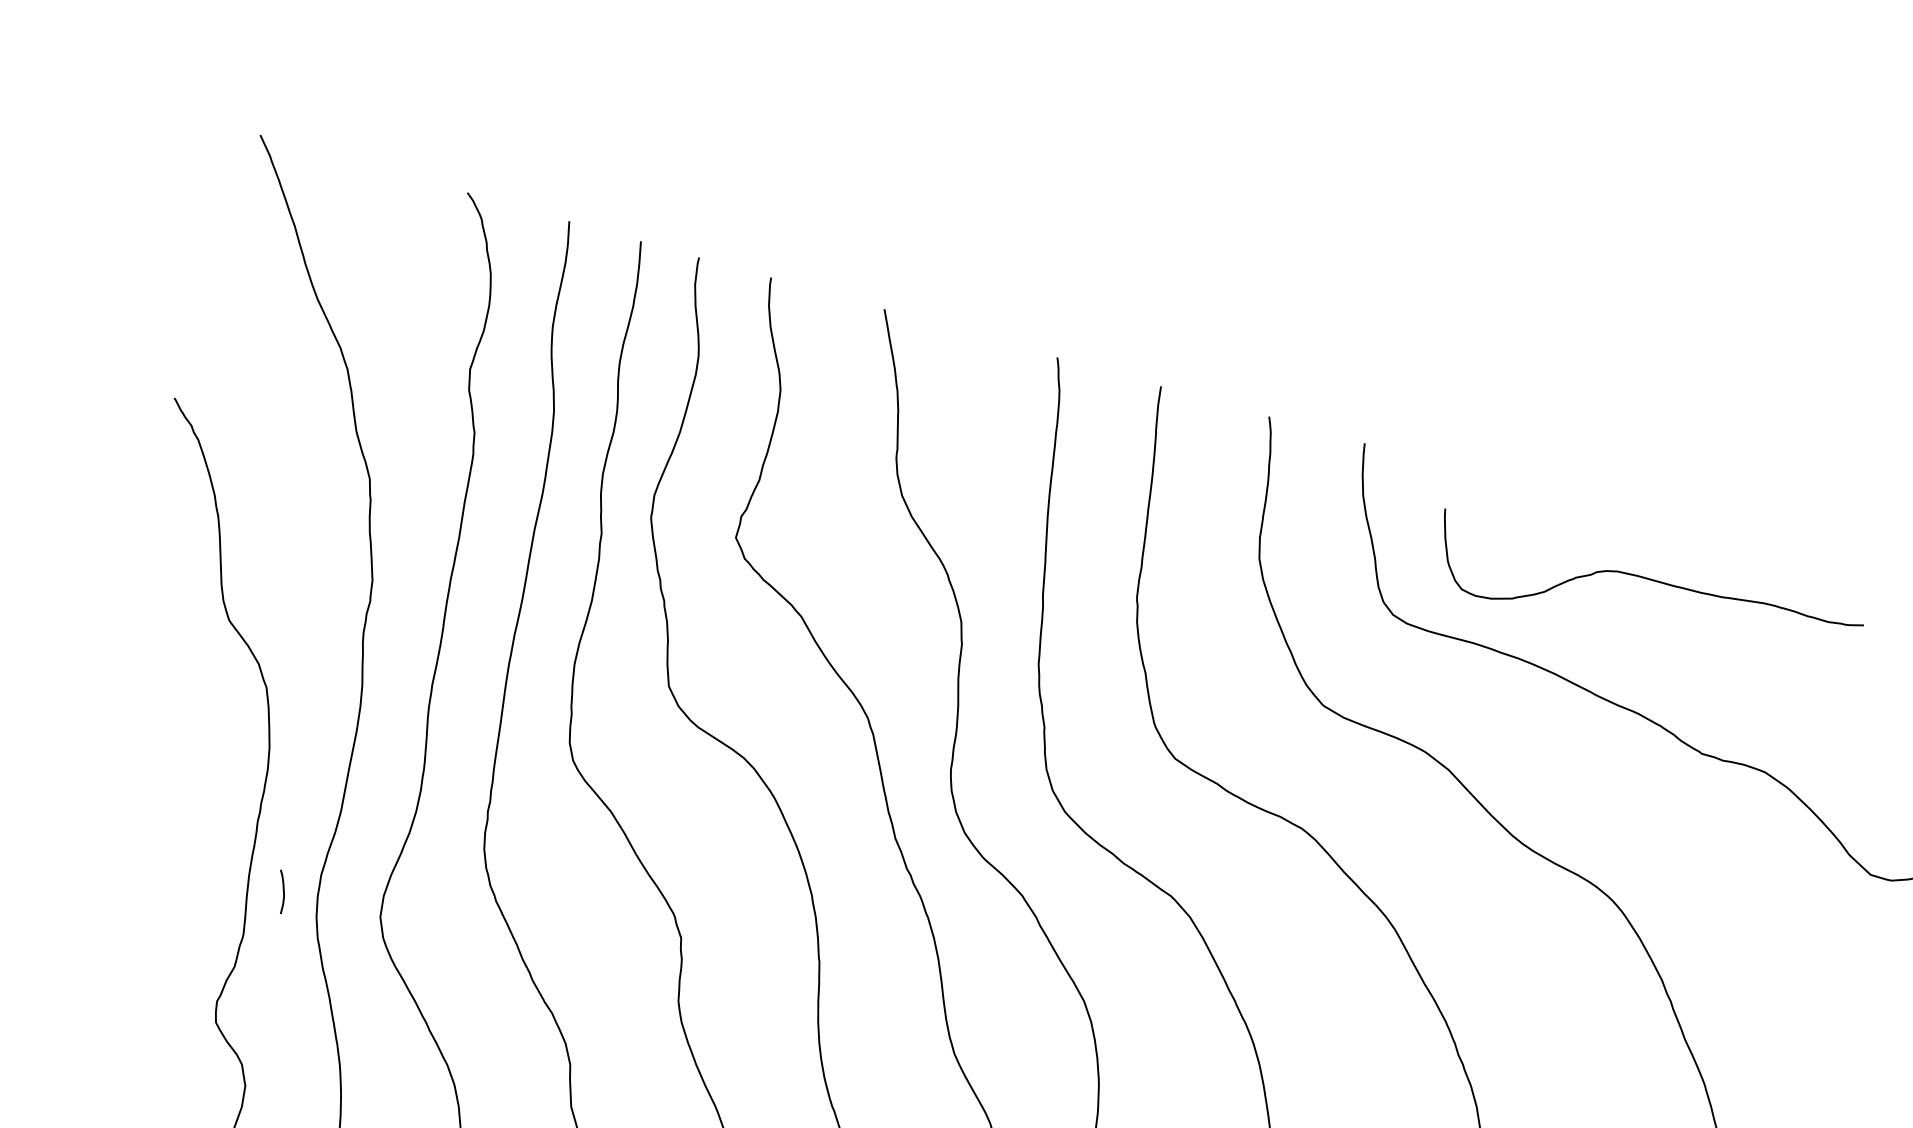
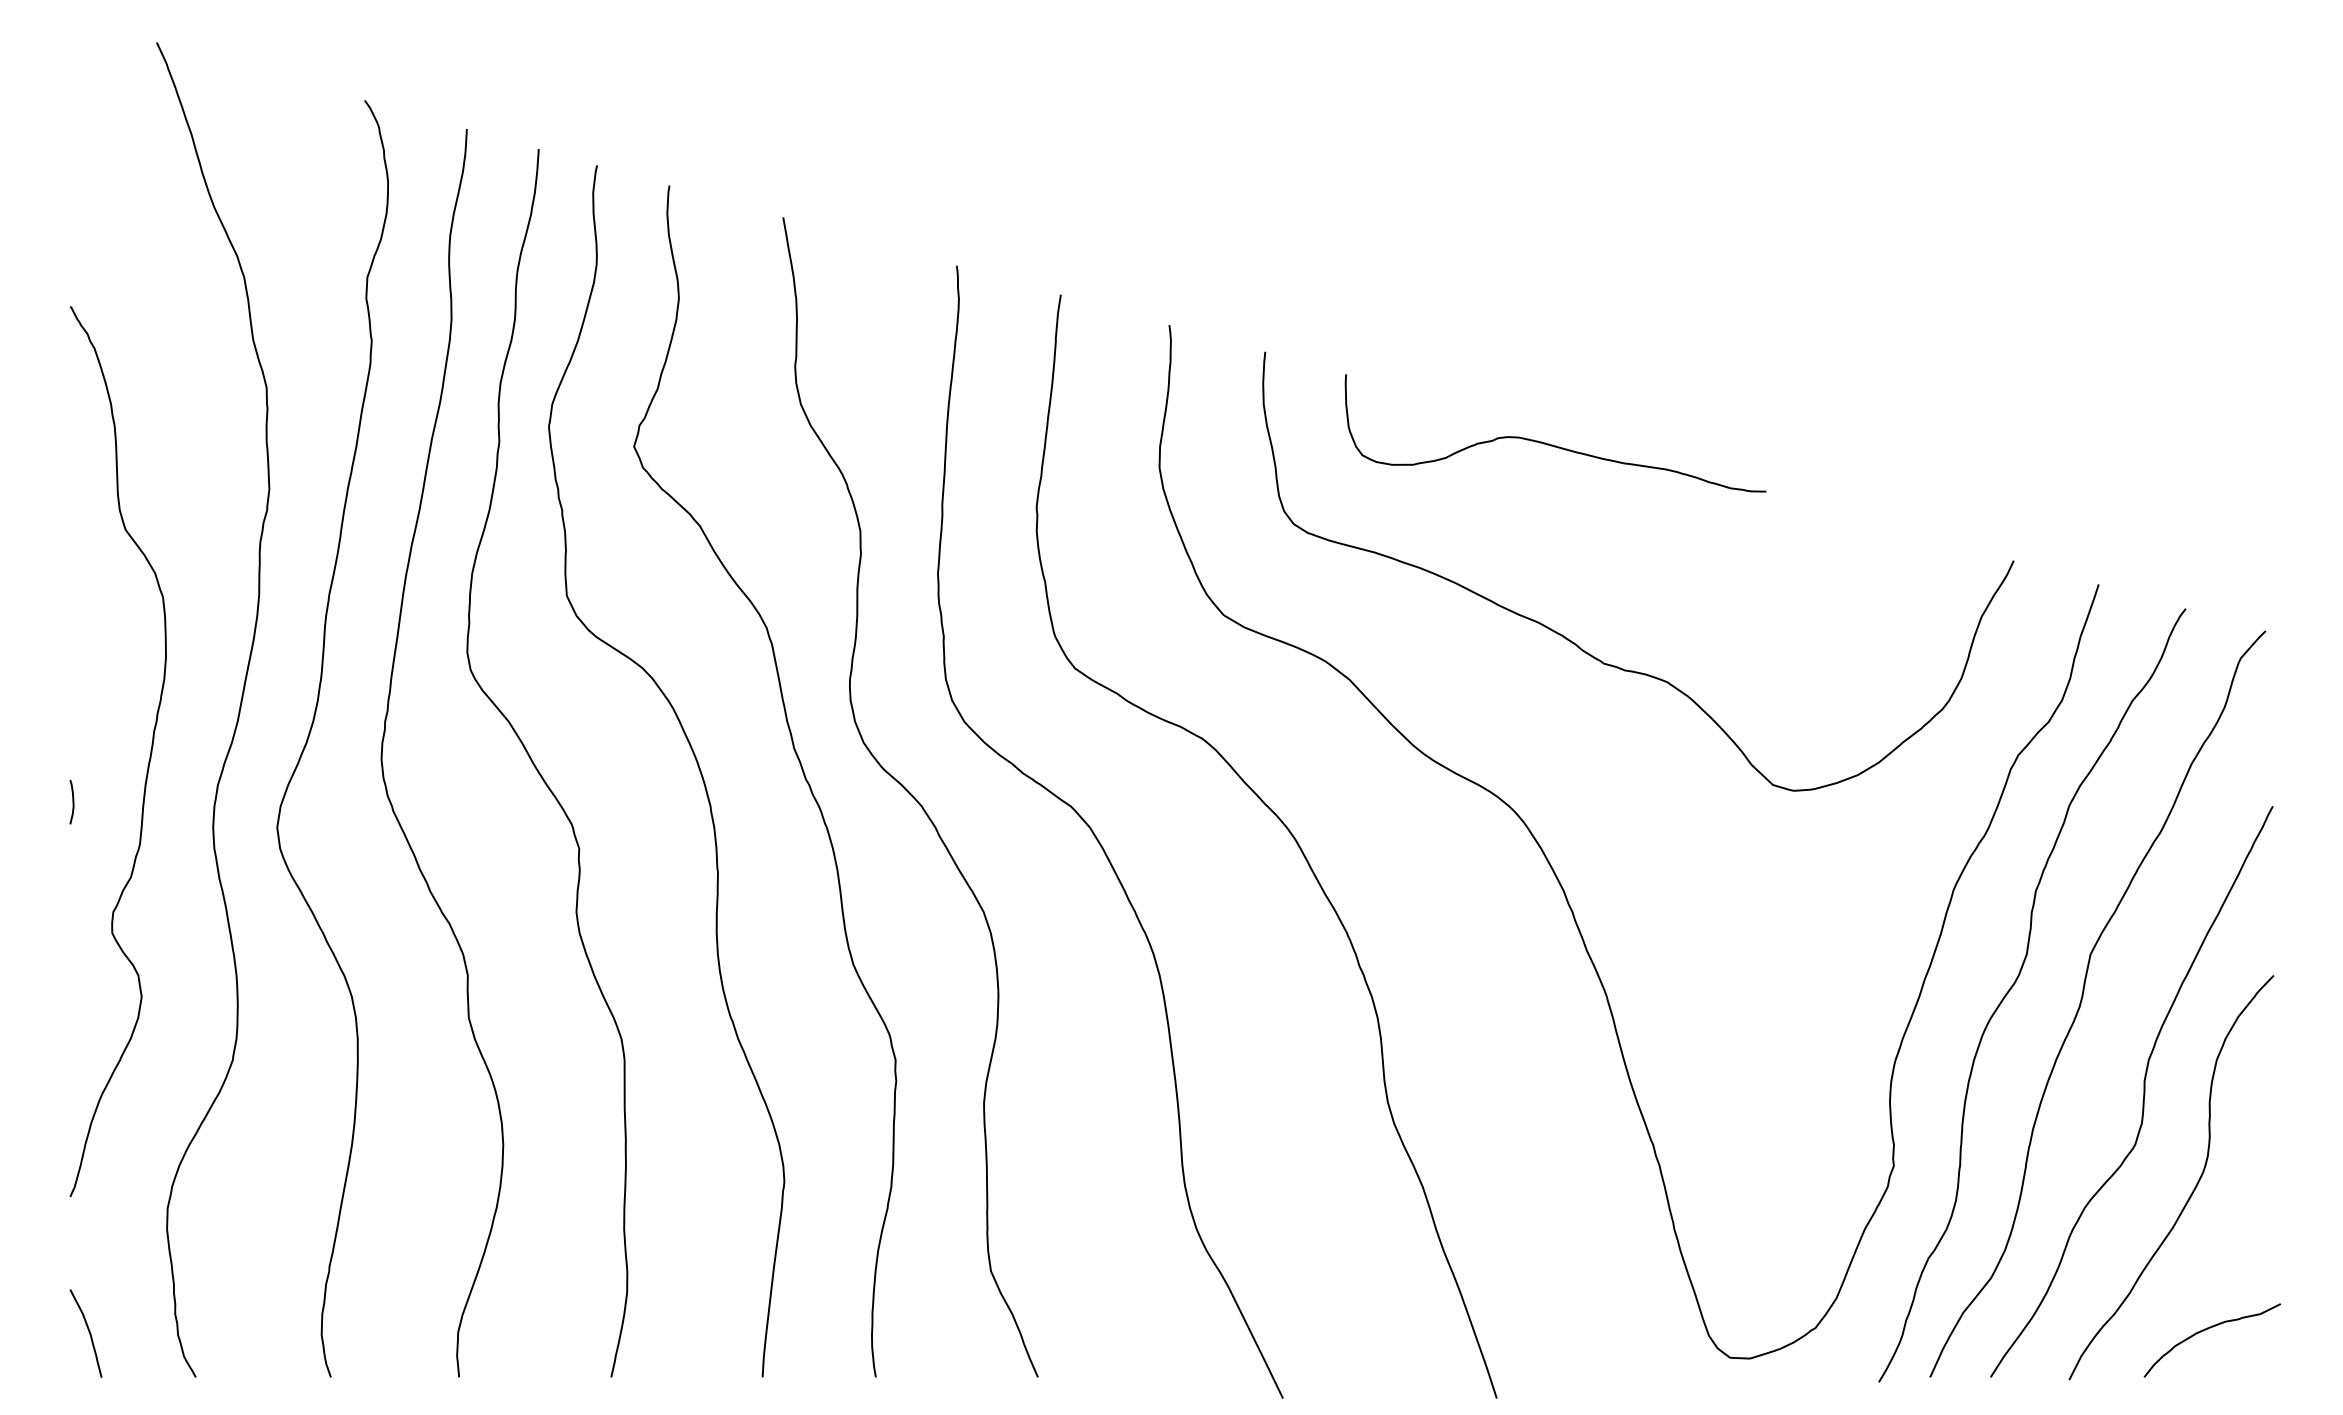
curve: (1650, 578) -> (1552, 444), moved
curve: (282, 892) -> (72, 802), moved

